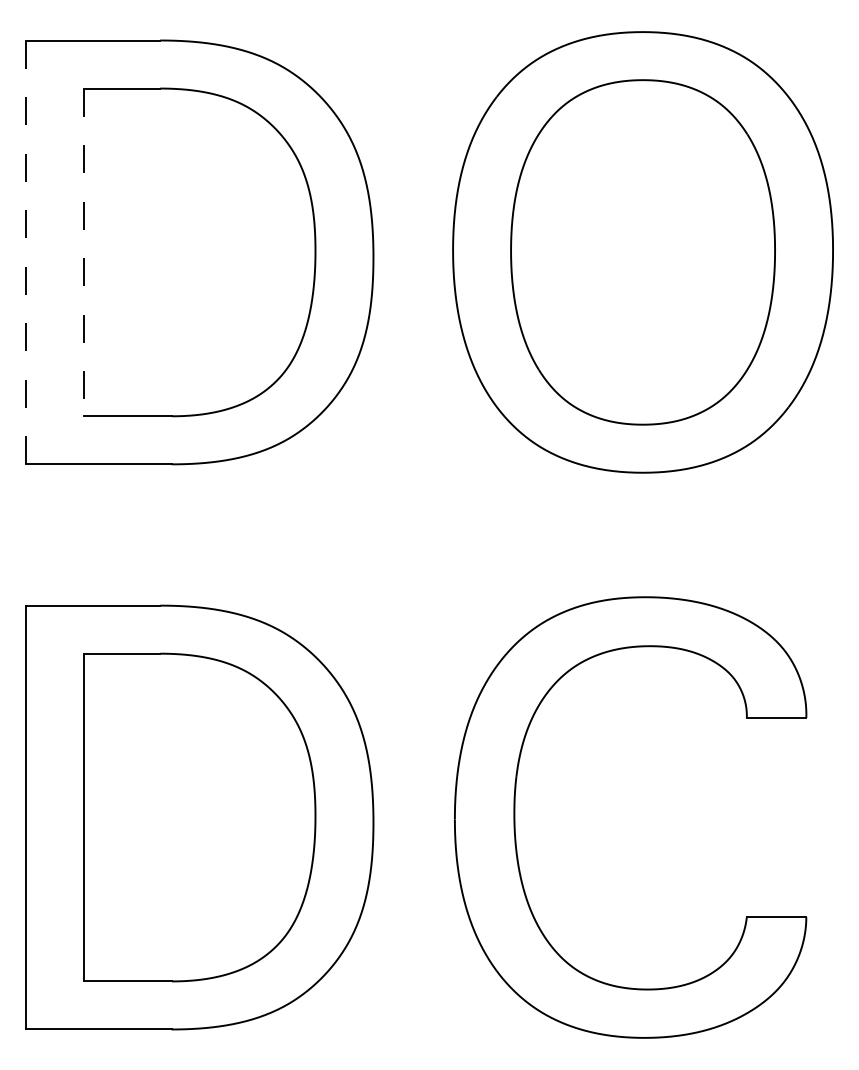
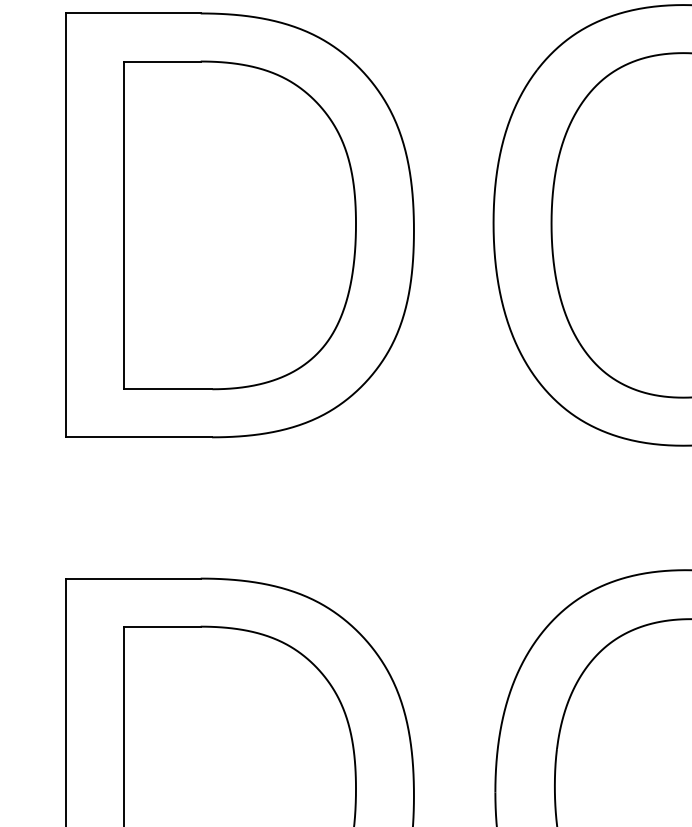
line: (25, 252) -> (66, 225), dashed -> solid
line: (83, 252) -> (124, 225), dashed -> solid

